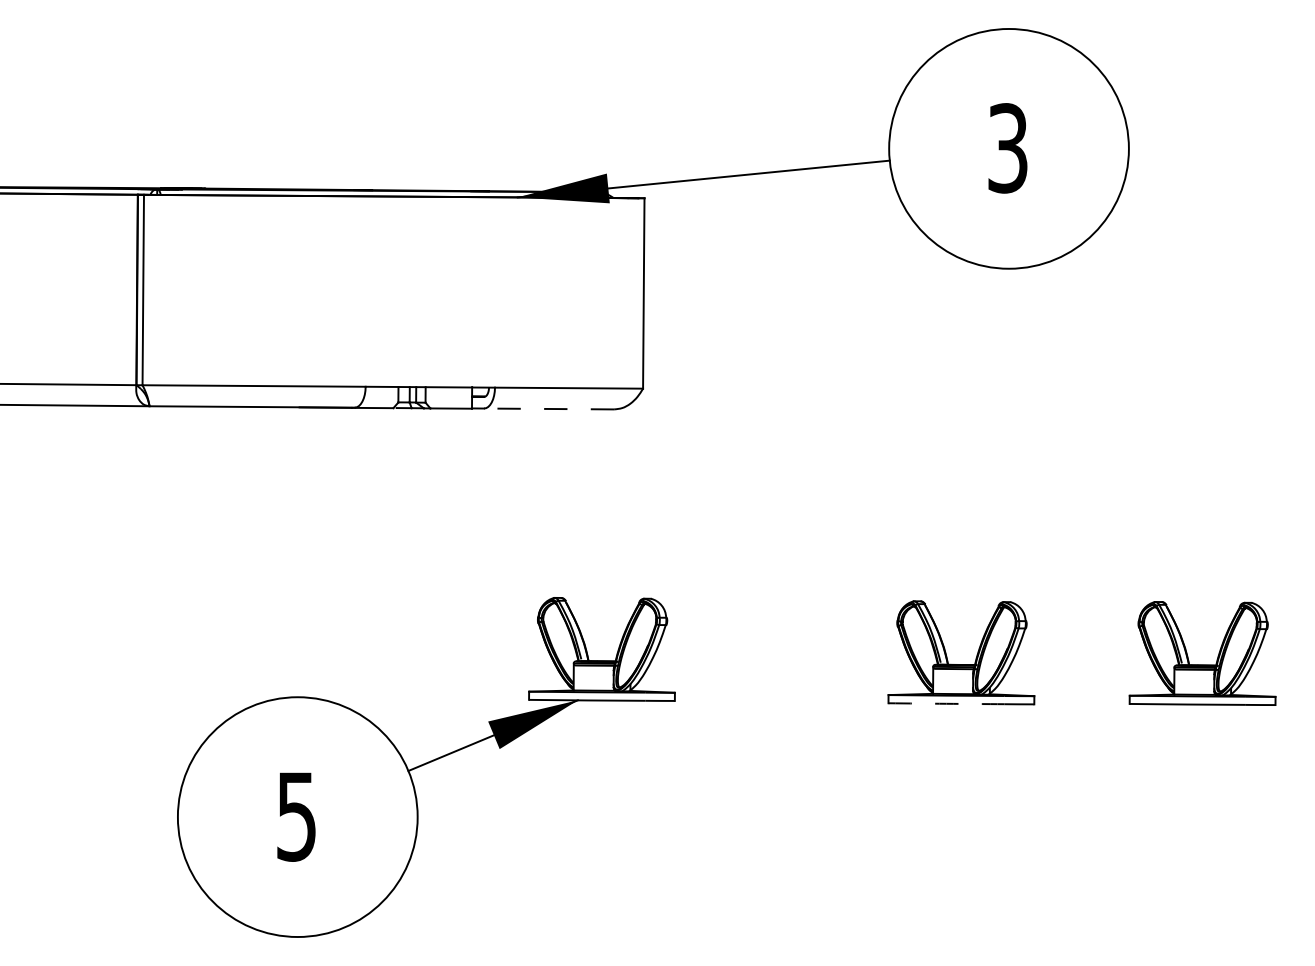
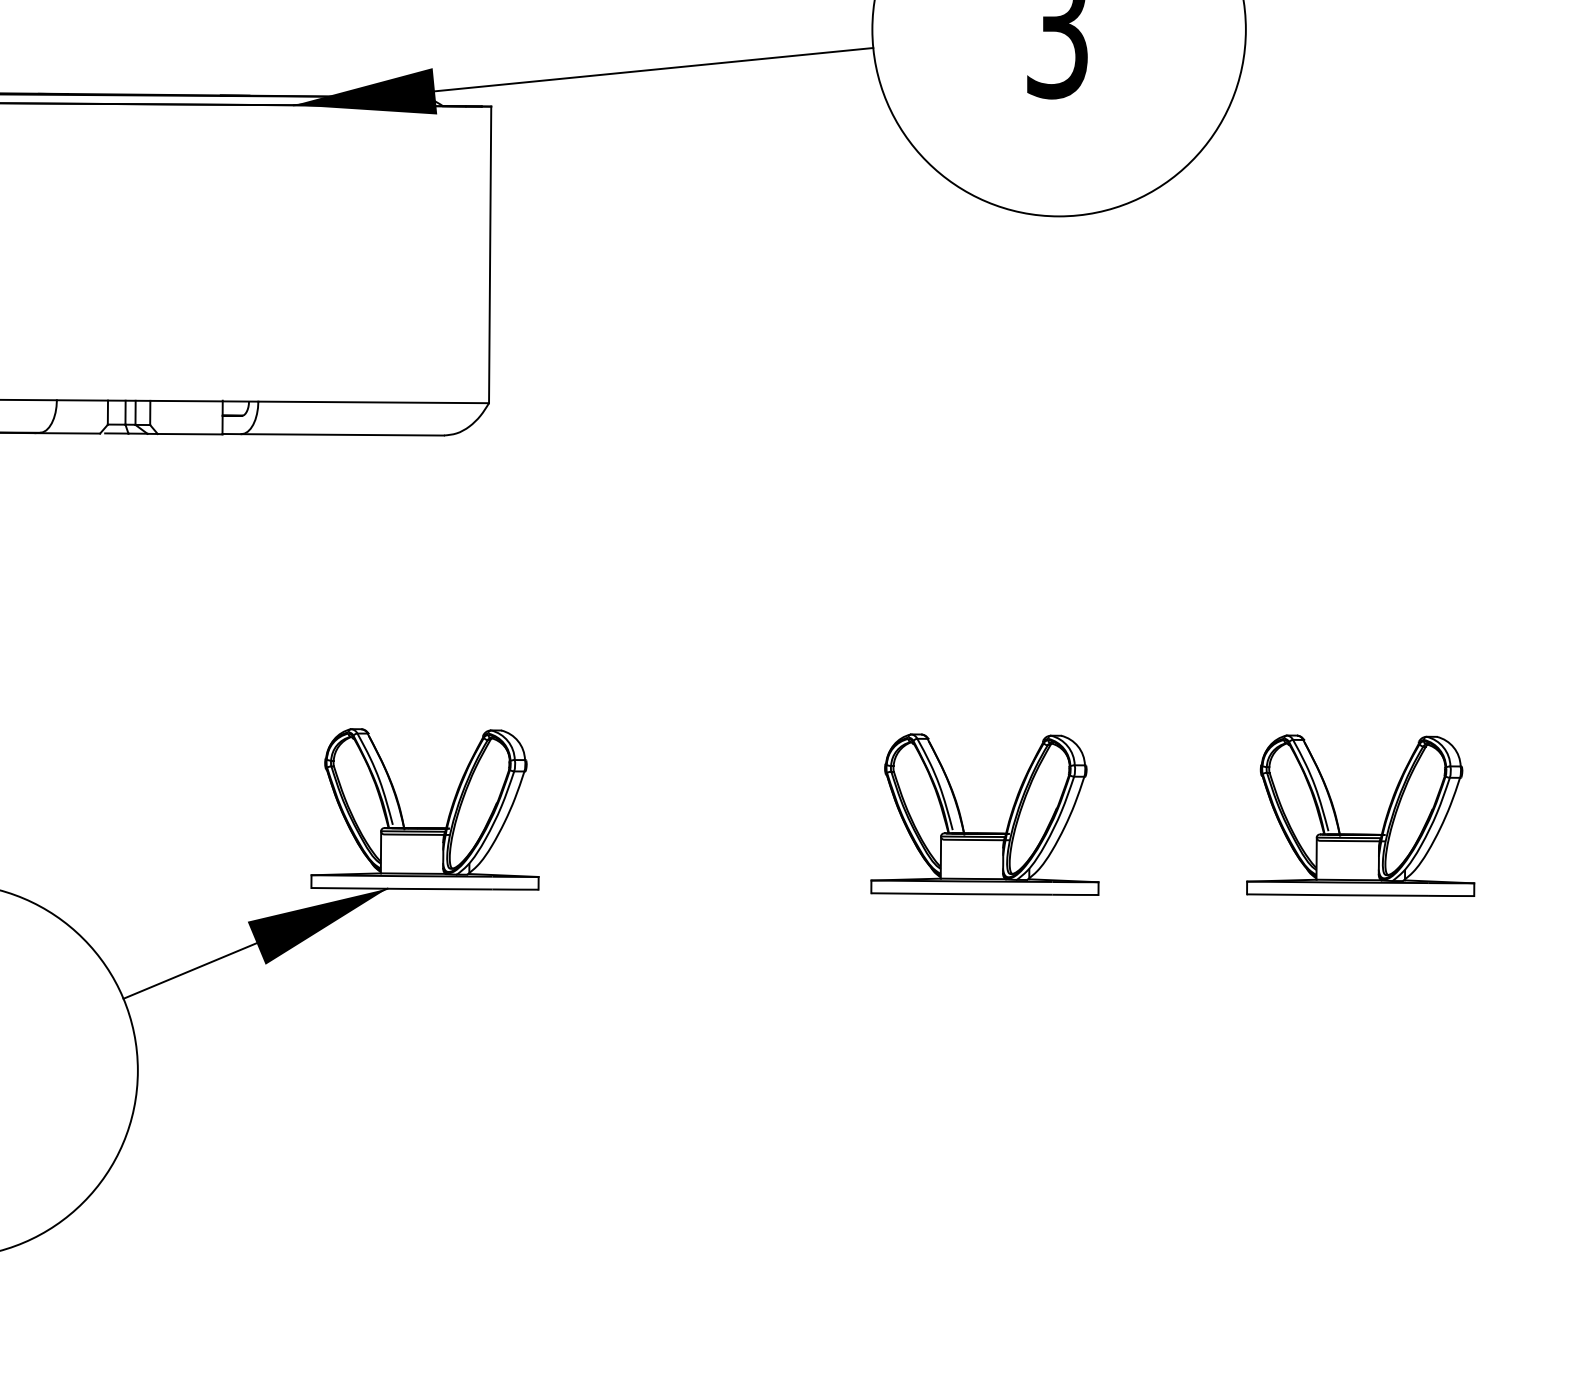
line: (548, 408) -> (341, 434), dashed -> solid
arc: (946, 703) -> (961, 893), dashed -> solid

